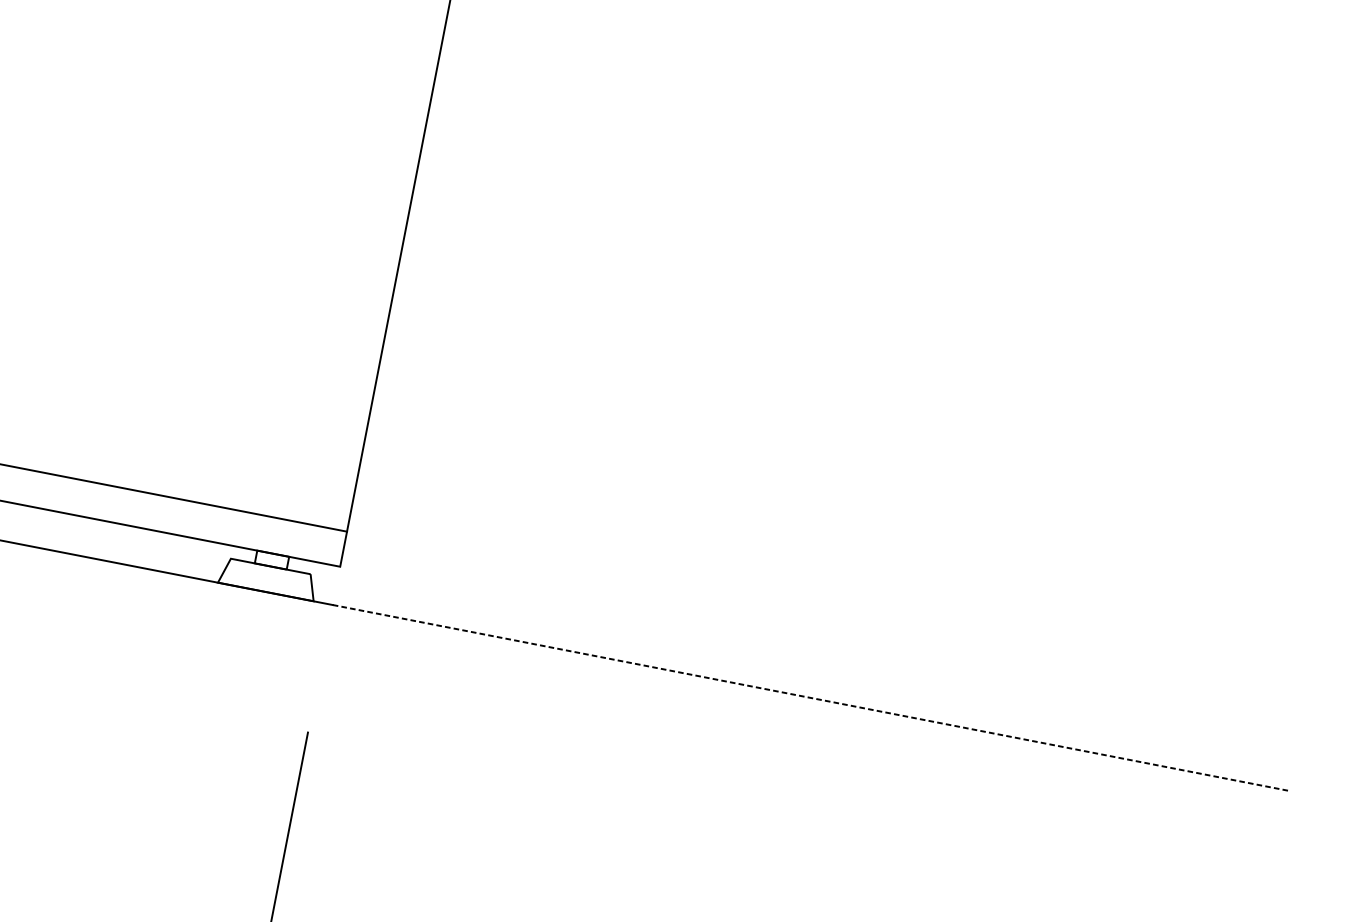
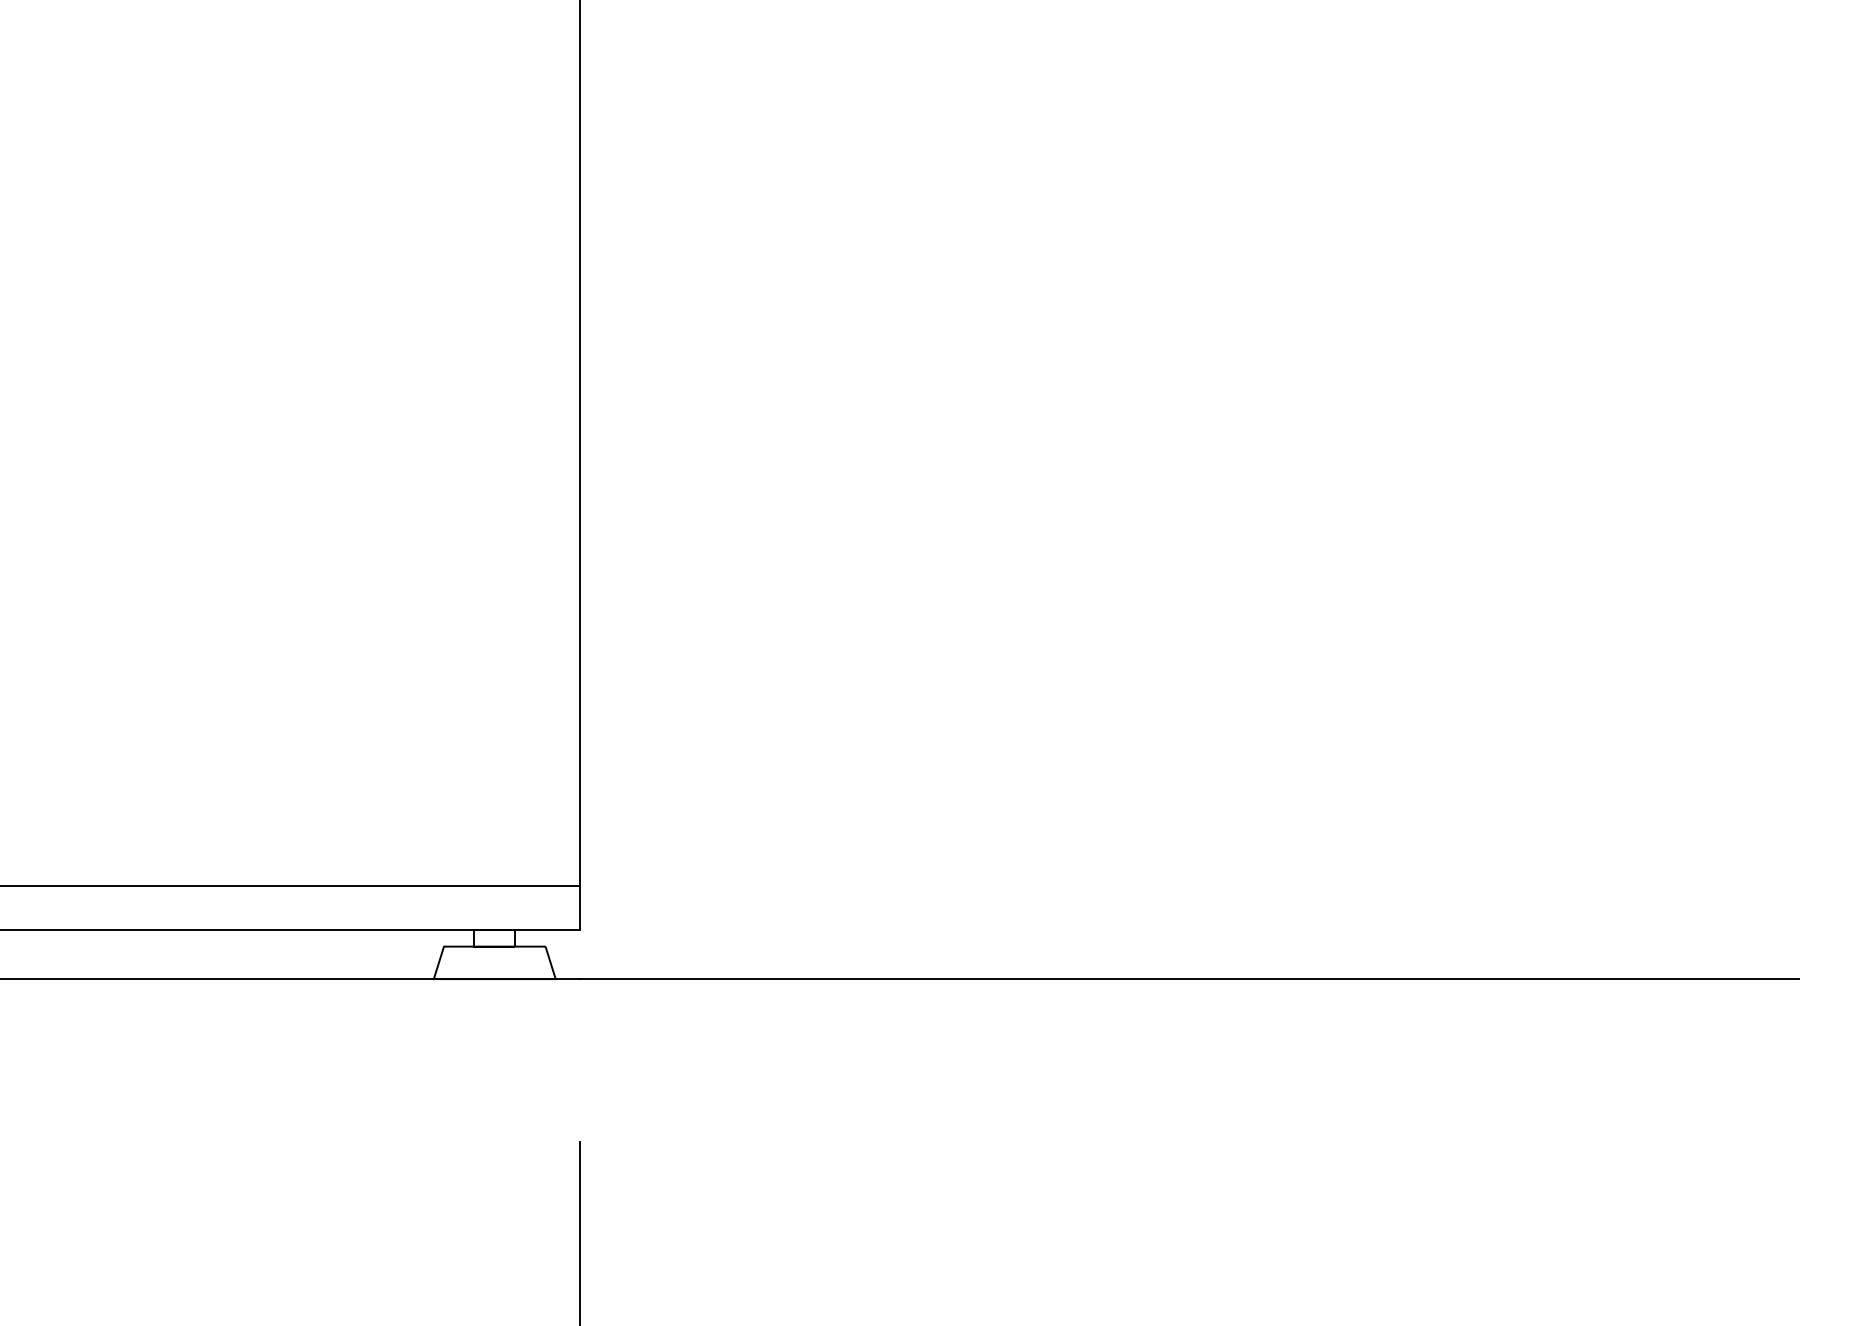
line: (811, 698) -> (1189, 979), dashed -> solid

